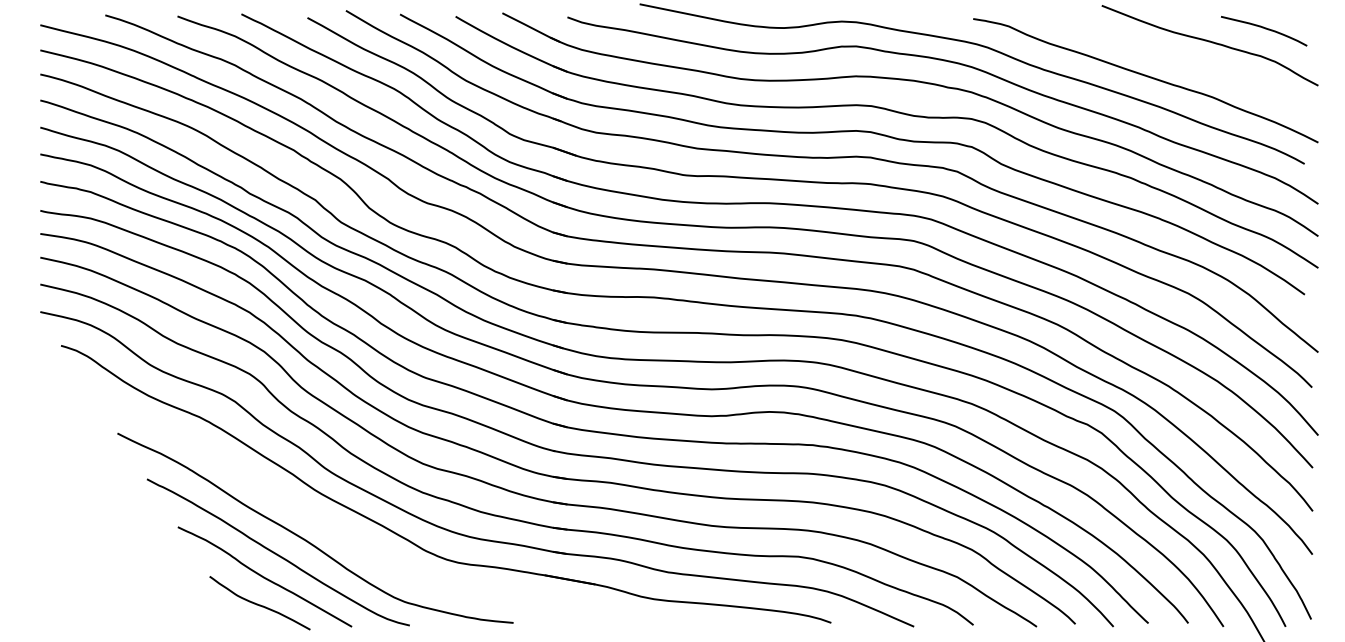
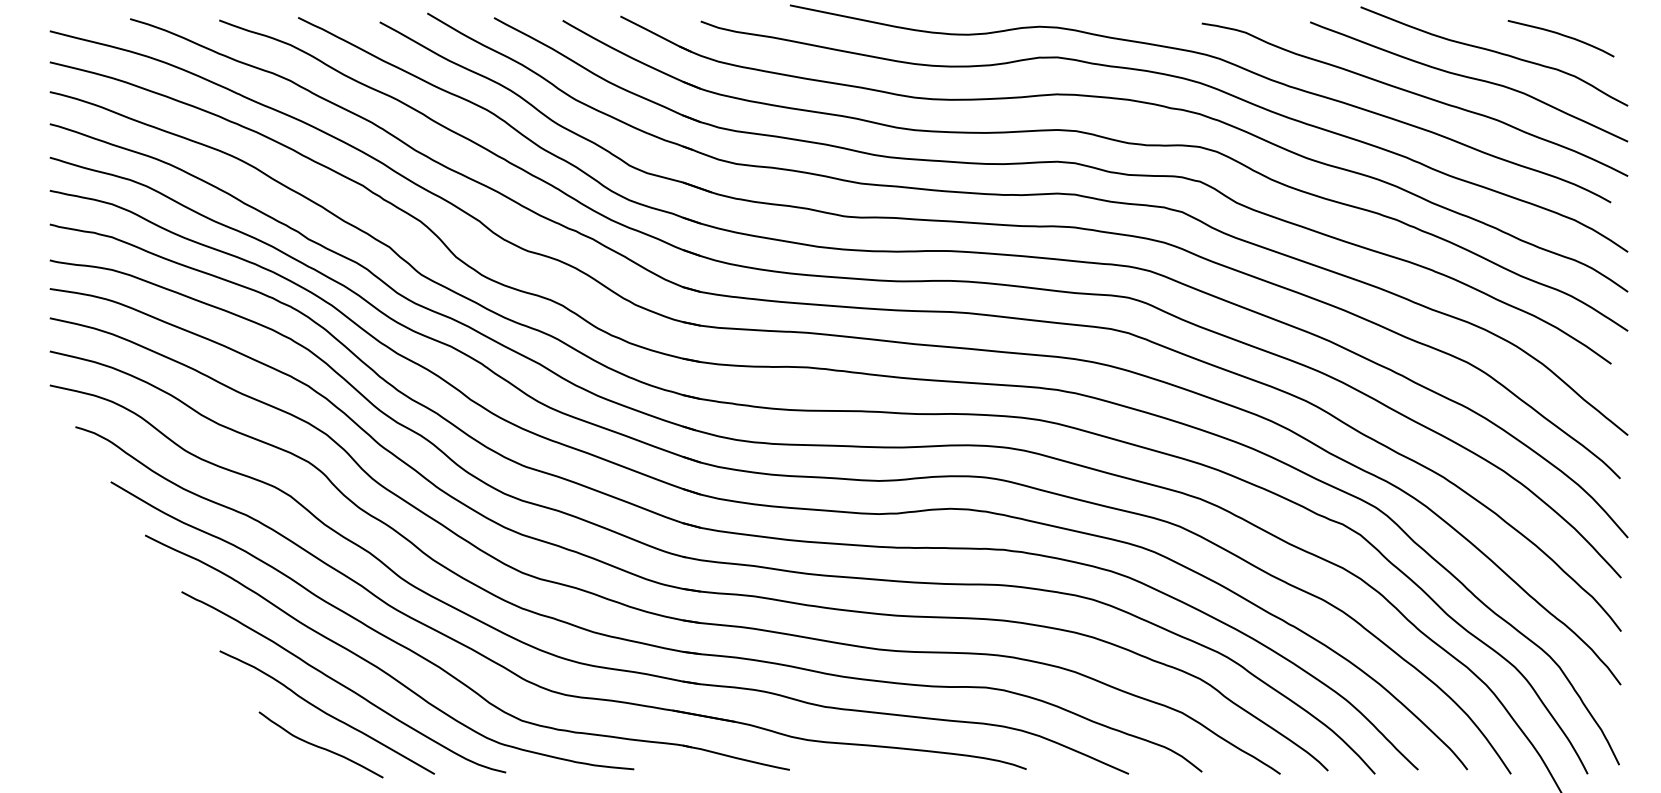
curve: (1189, 63) -> (1469, 78), added
part: (346, 533) -> (428, 659), added

